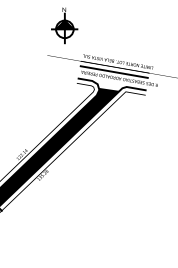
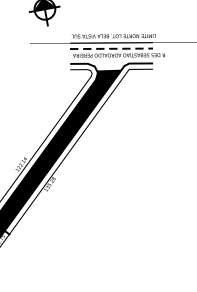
line: (114, 72) -> (111, 49), solid -> dashed

